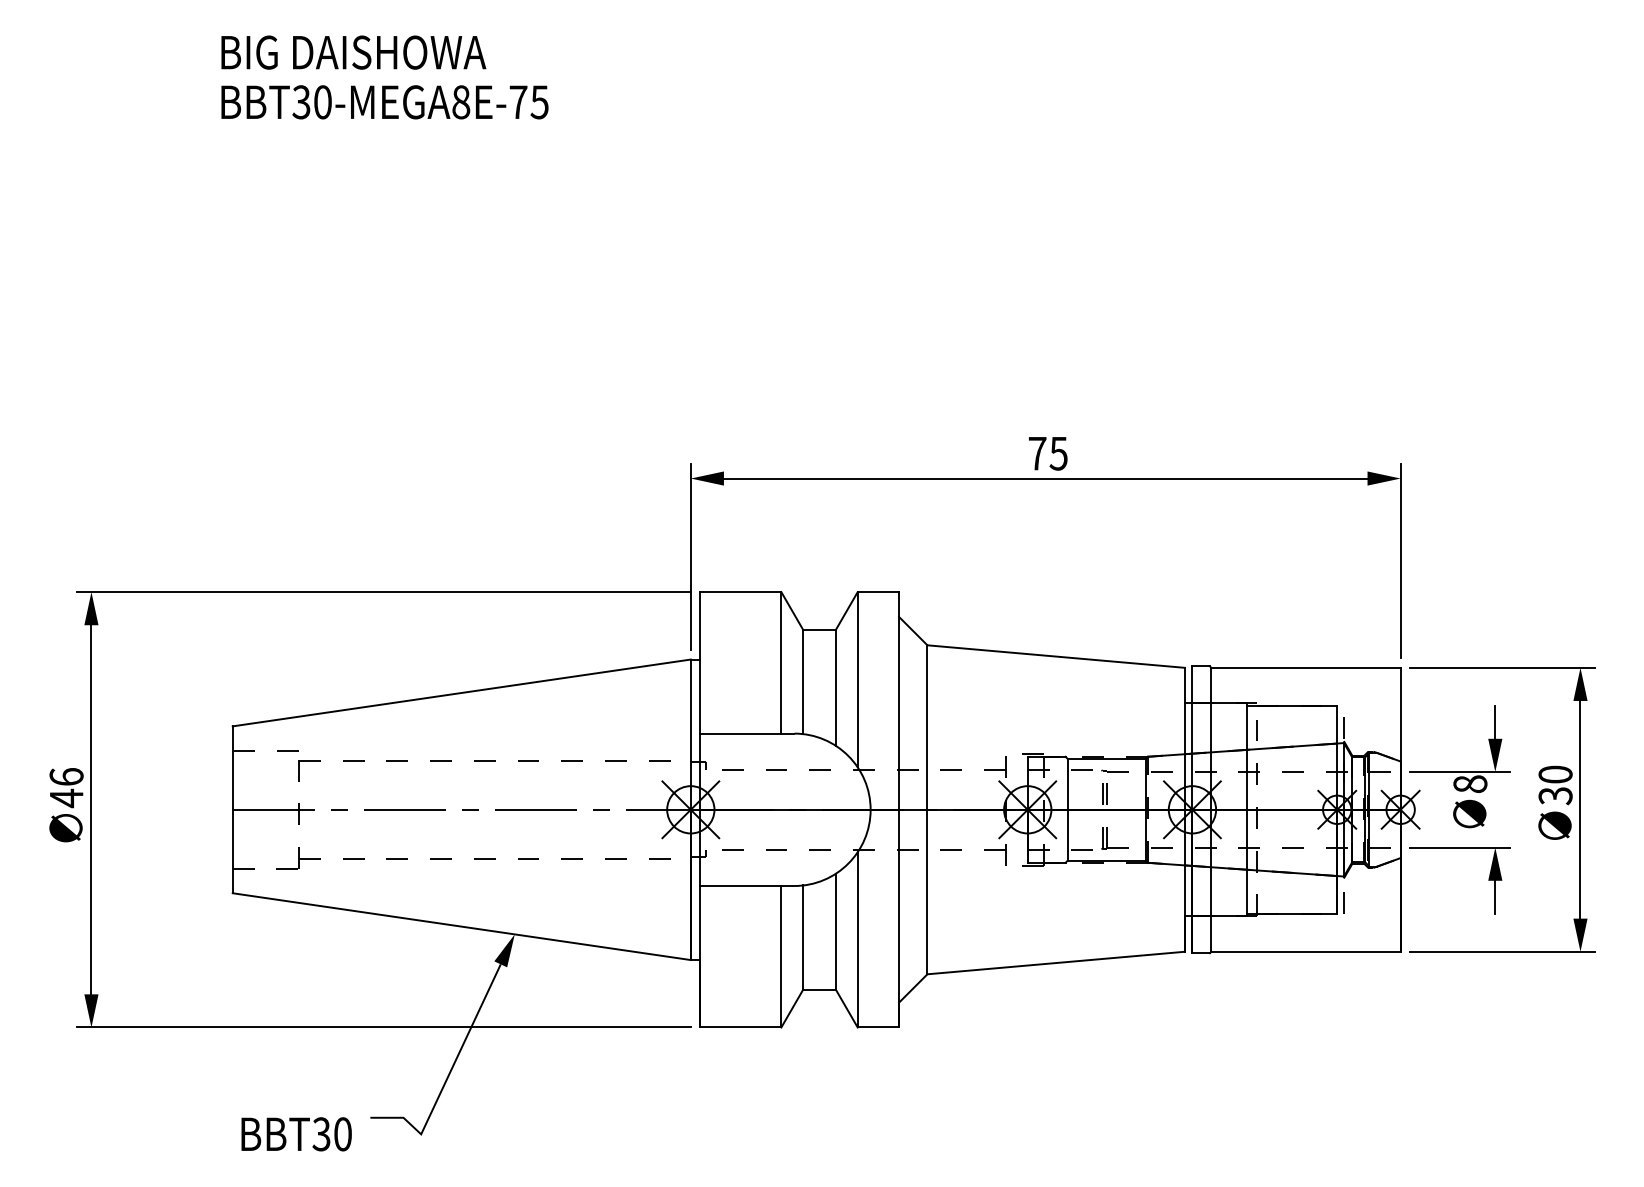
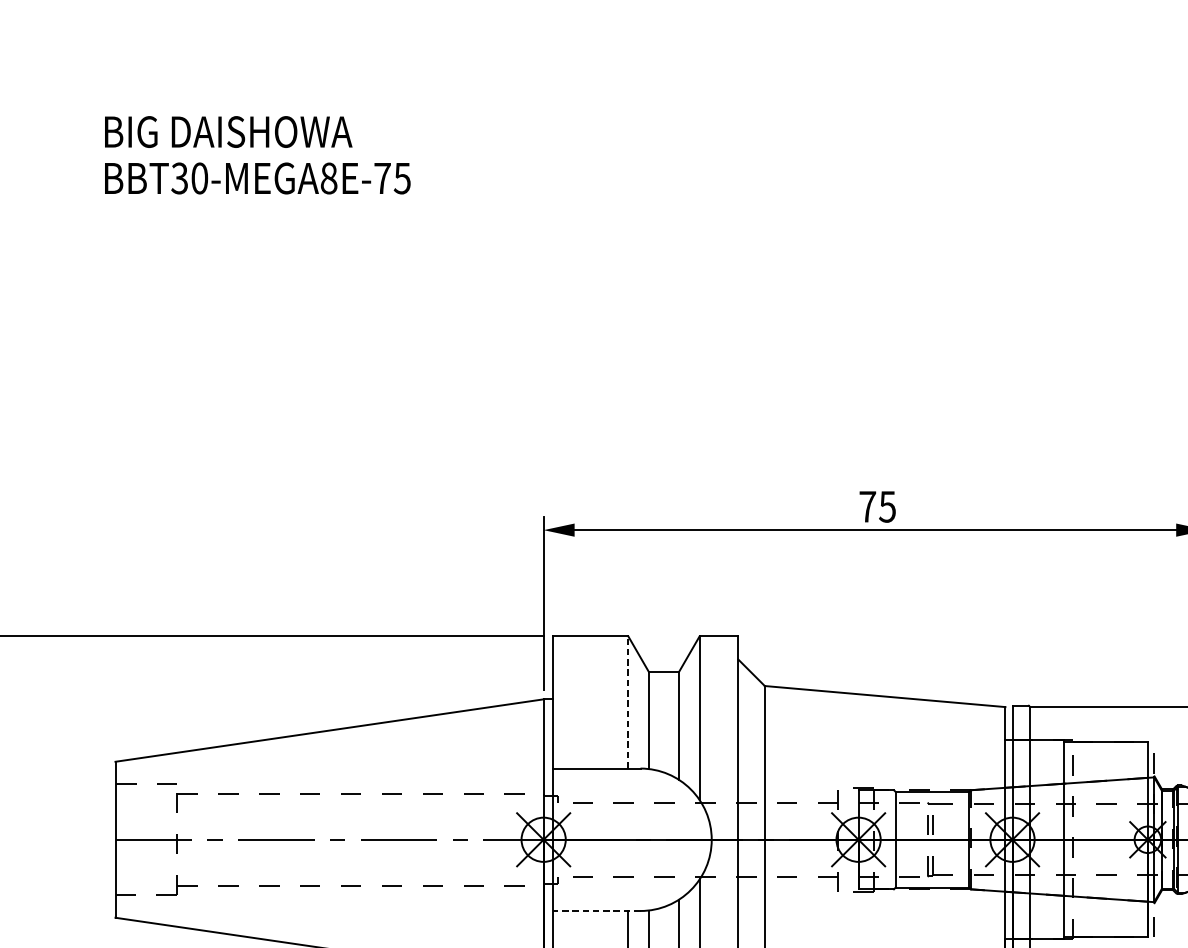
line: (781, 662) -> (628, 702), solid -> dashed
line: (746, 885) -> (595, 910), solid -> dashed

